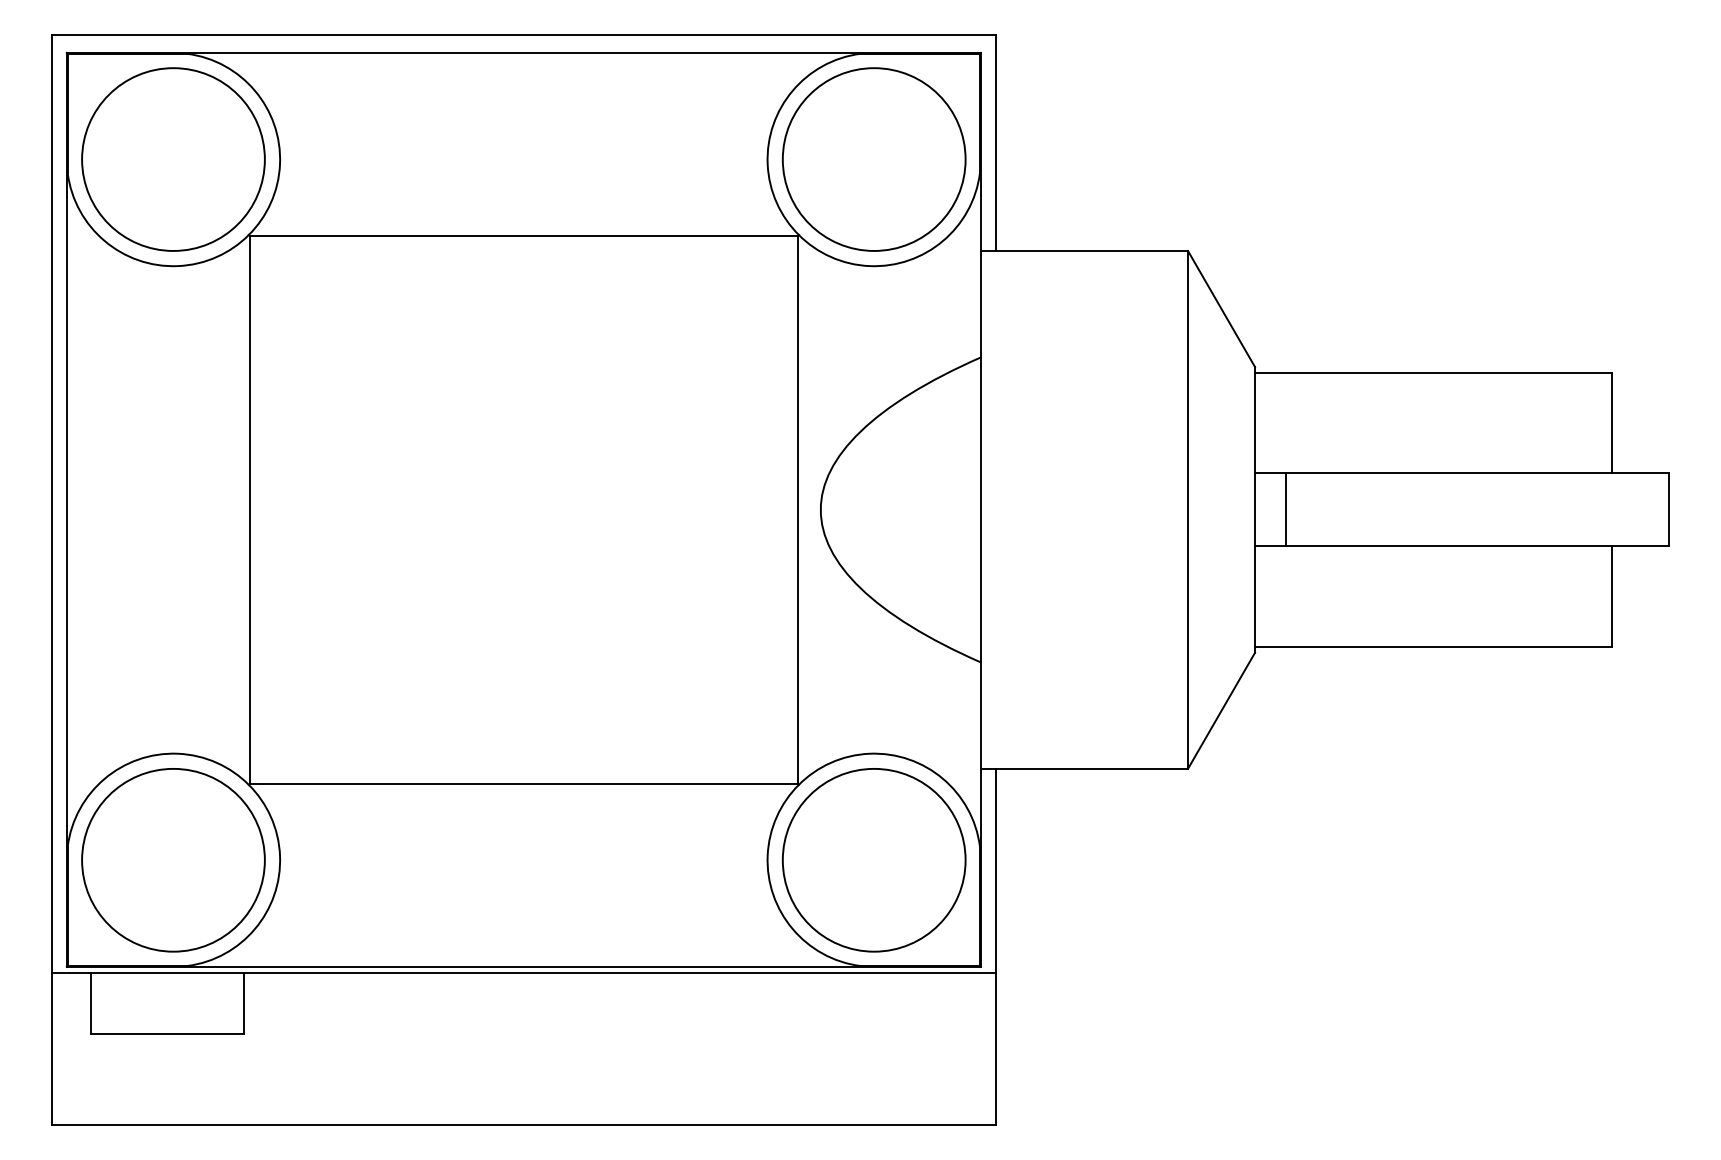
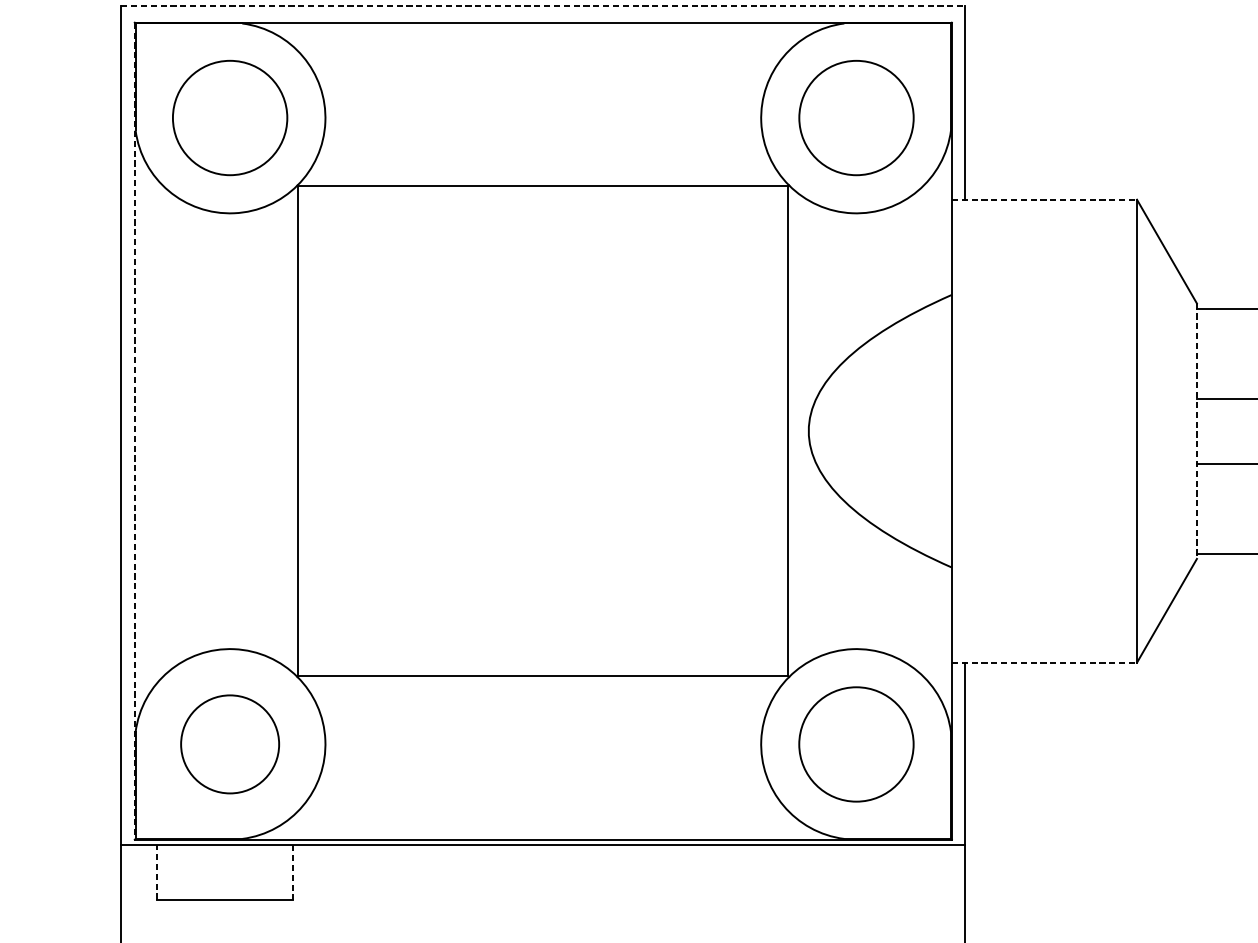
line: (524, 34) -> (543, 6), solid -> dashed
circle: (173, 159) -> (230, 117), size x0.7
circle: (873, 159) -> (855, 117), size x0.7
line: (1084, 250) -> (1044, 199), solid -> dashed
line: (66, 509) -> (134, 430), solid -> dashed
line: (1255, 509) -> (1197, 430), solid -> dashed
line: (1285, 509) -> (1224, 430), removed
line: (1084, 768) -> (1044, 662), solid -> dashed
circle: (173, 859) -> (230, 743), size x0.6
circle: (873, 860) -> (855, 744), size x0.7
line: (91, 1002) -> (156, 871), solid -> dashed
line: (243, 1003) -> (292, 872), solid -> dashed

